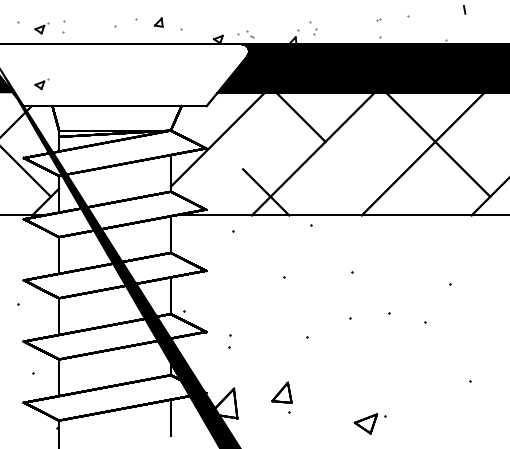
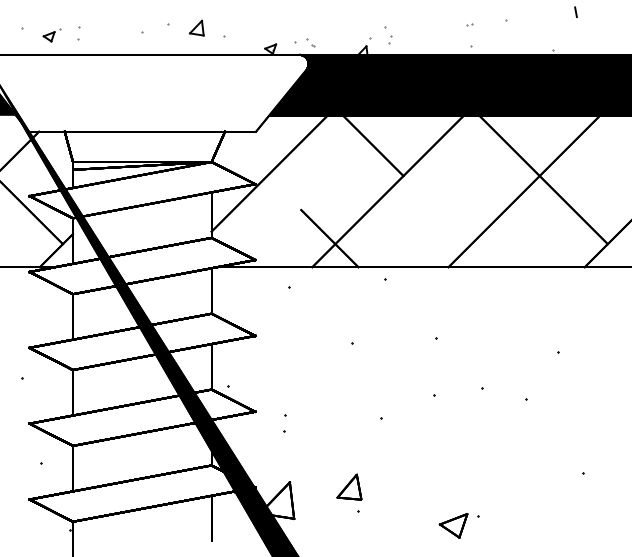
part: (158, 22) -> (196, 27), size x1.43
part: (41, 84) -> (51, 104), removed

